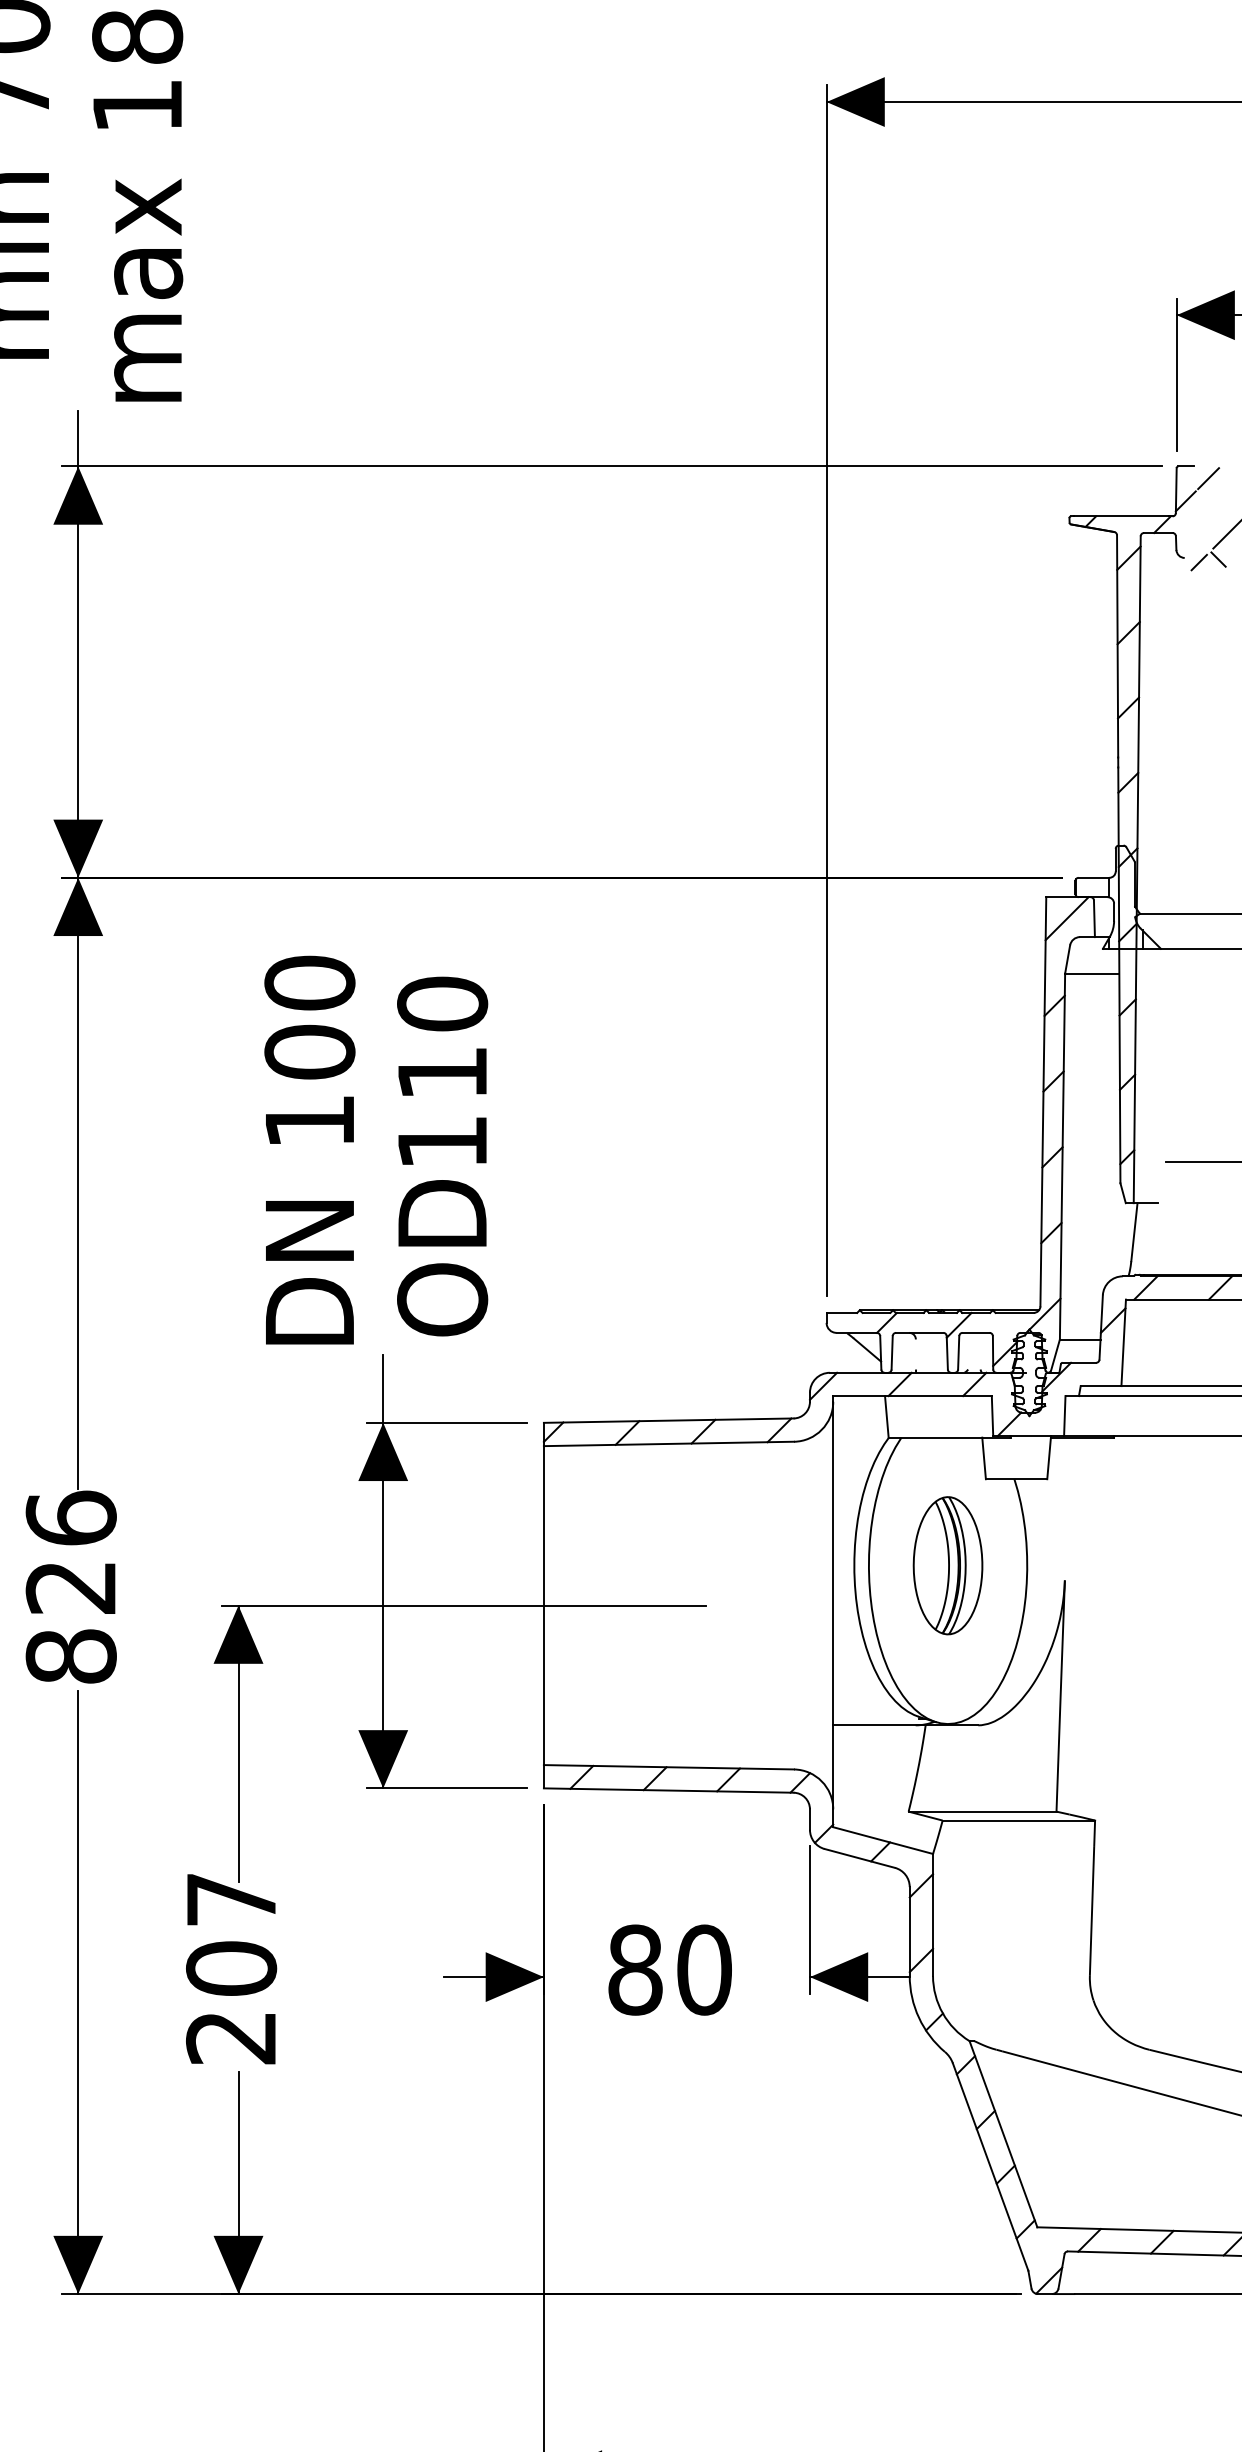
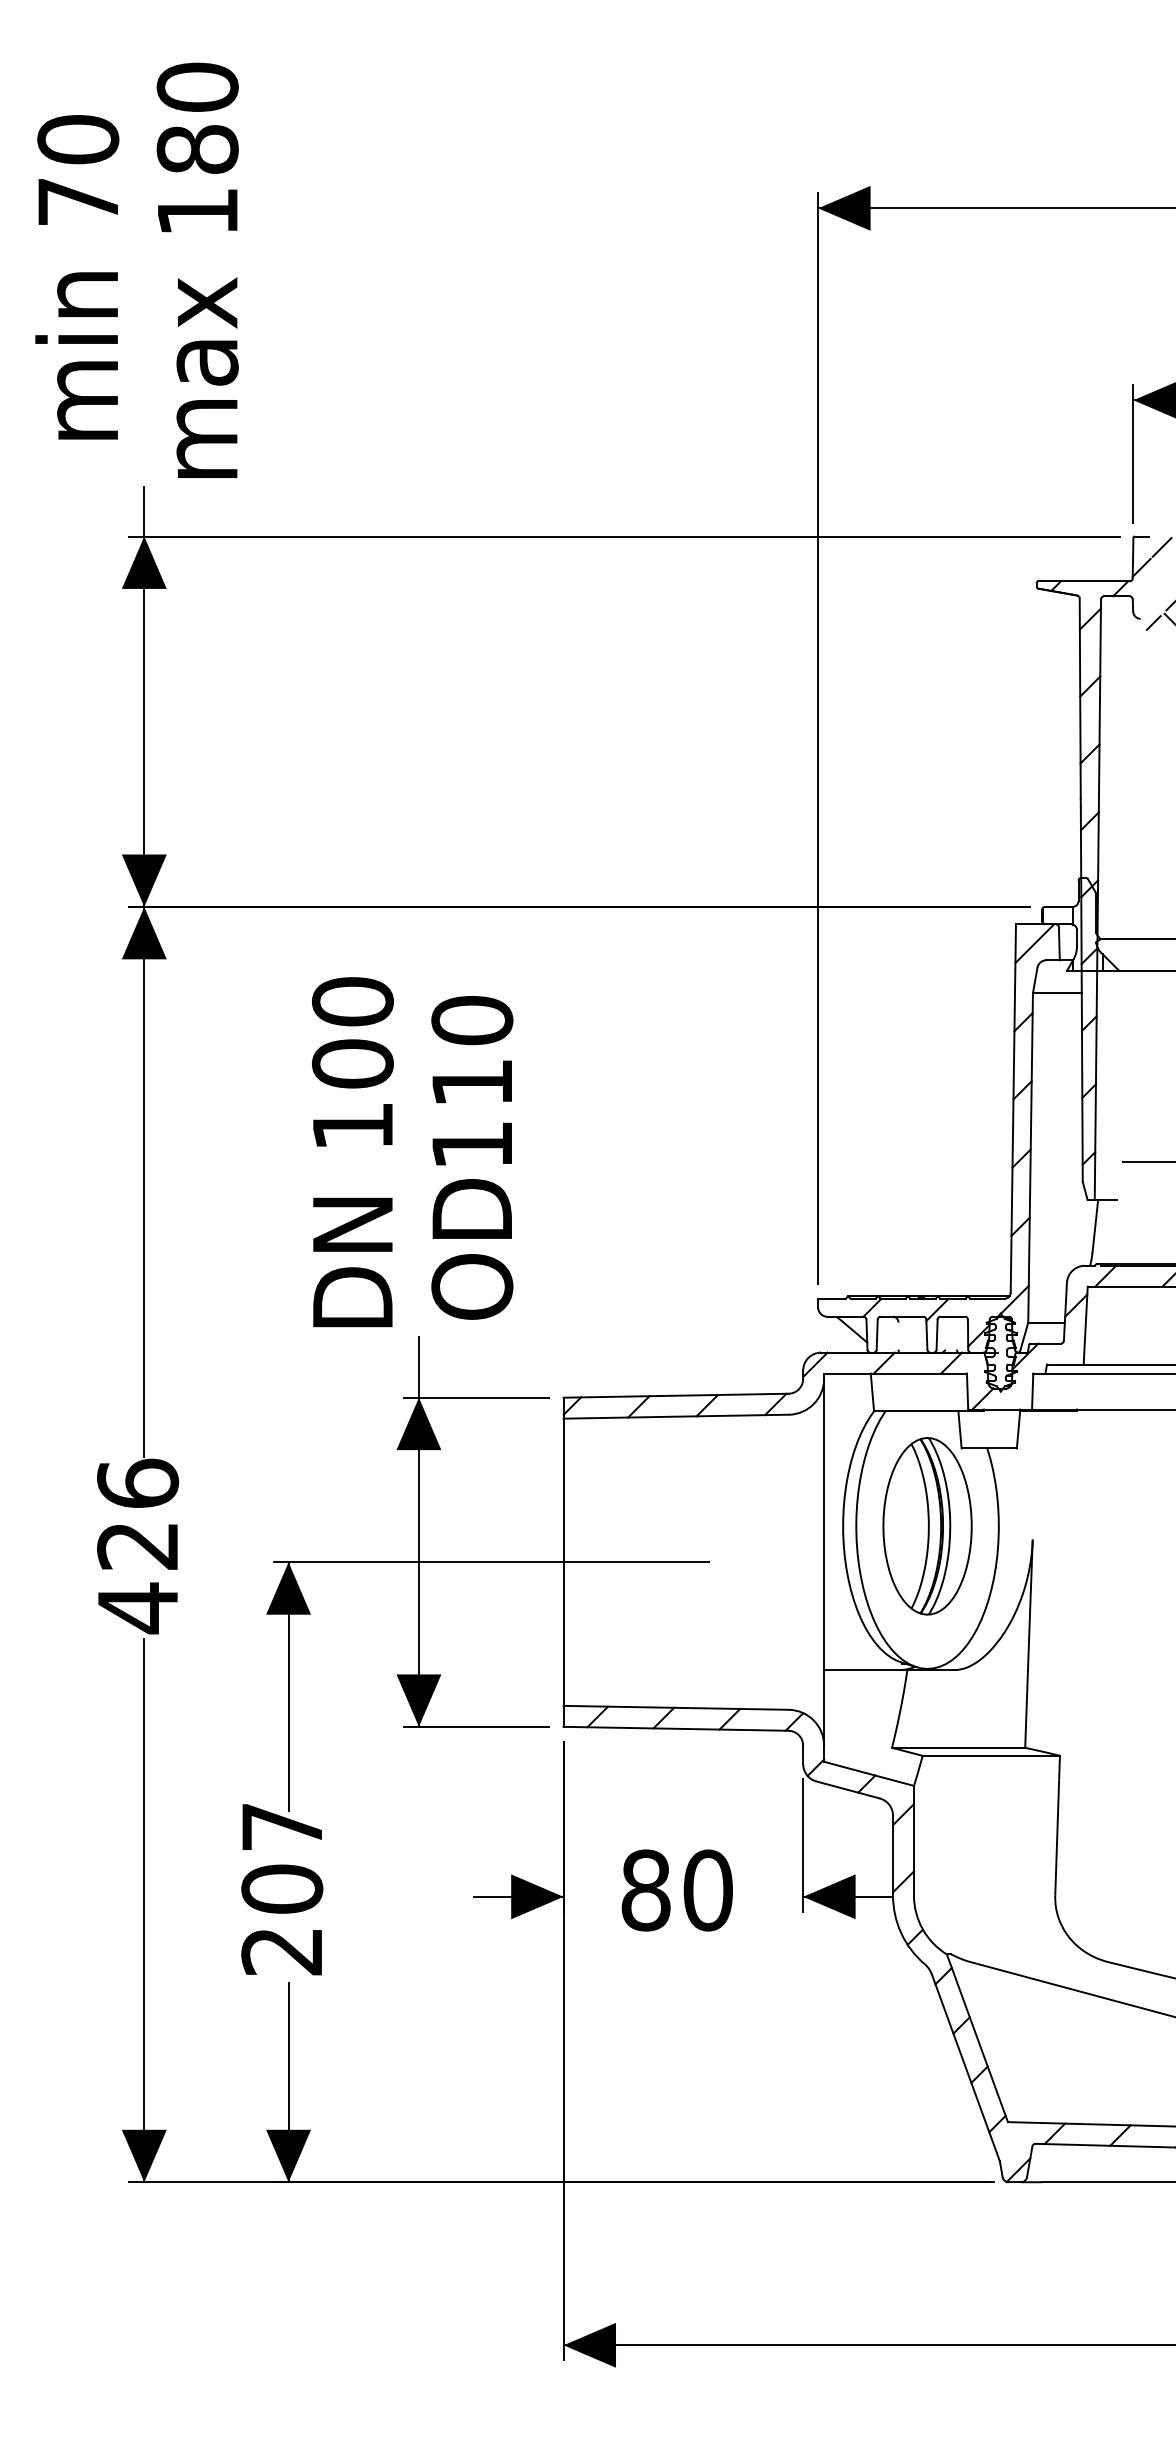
part: (948, 1565) -> (927, 1526), size x1.43
text: (71, 1656) -> (138, 1608), 826 -> 426

